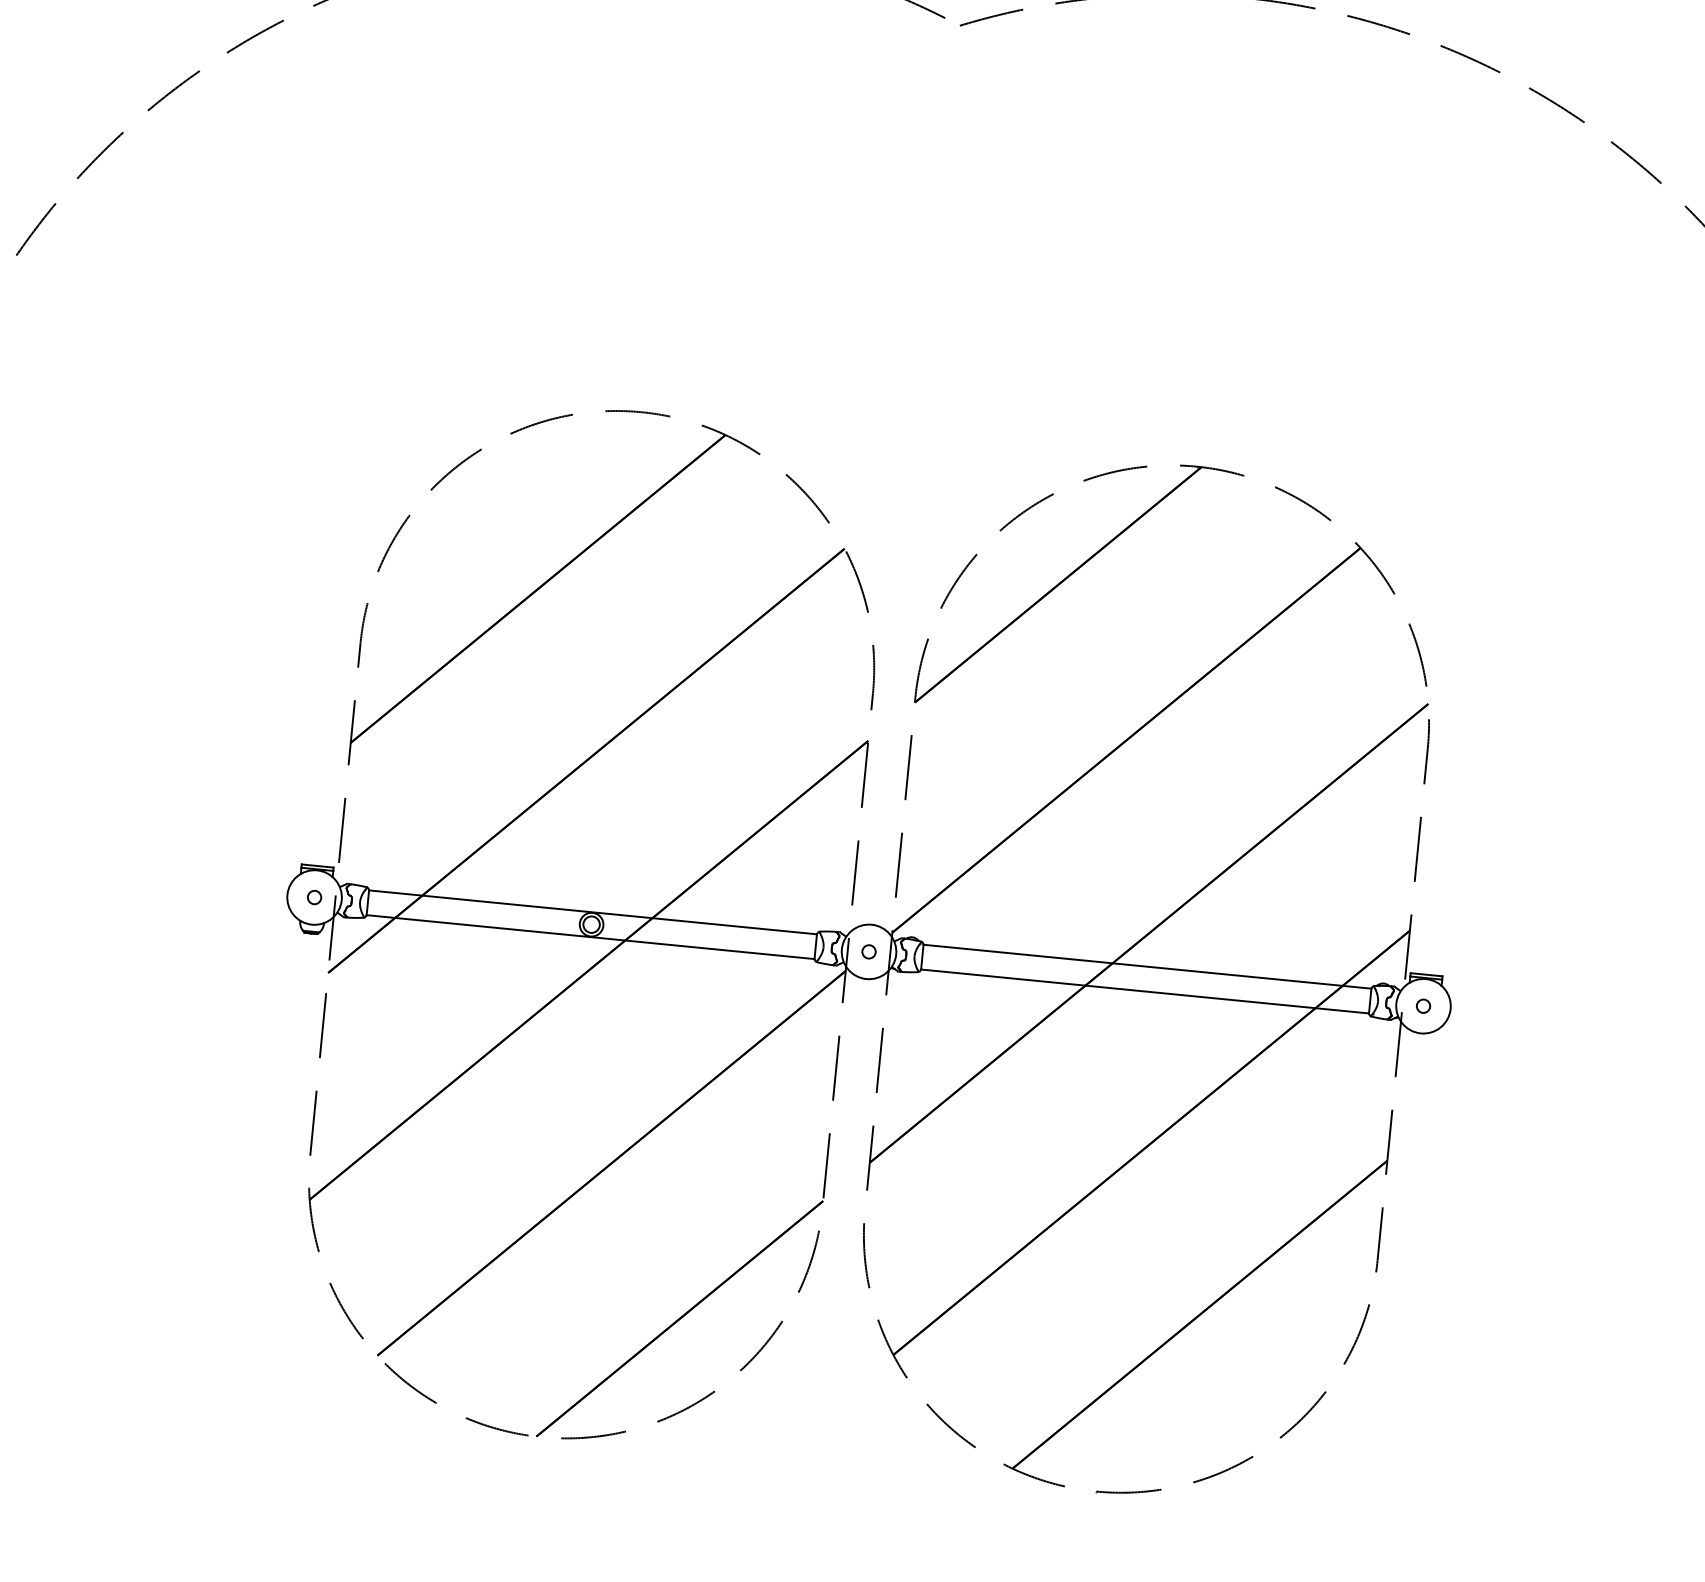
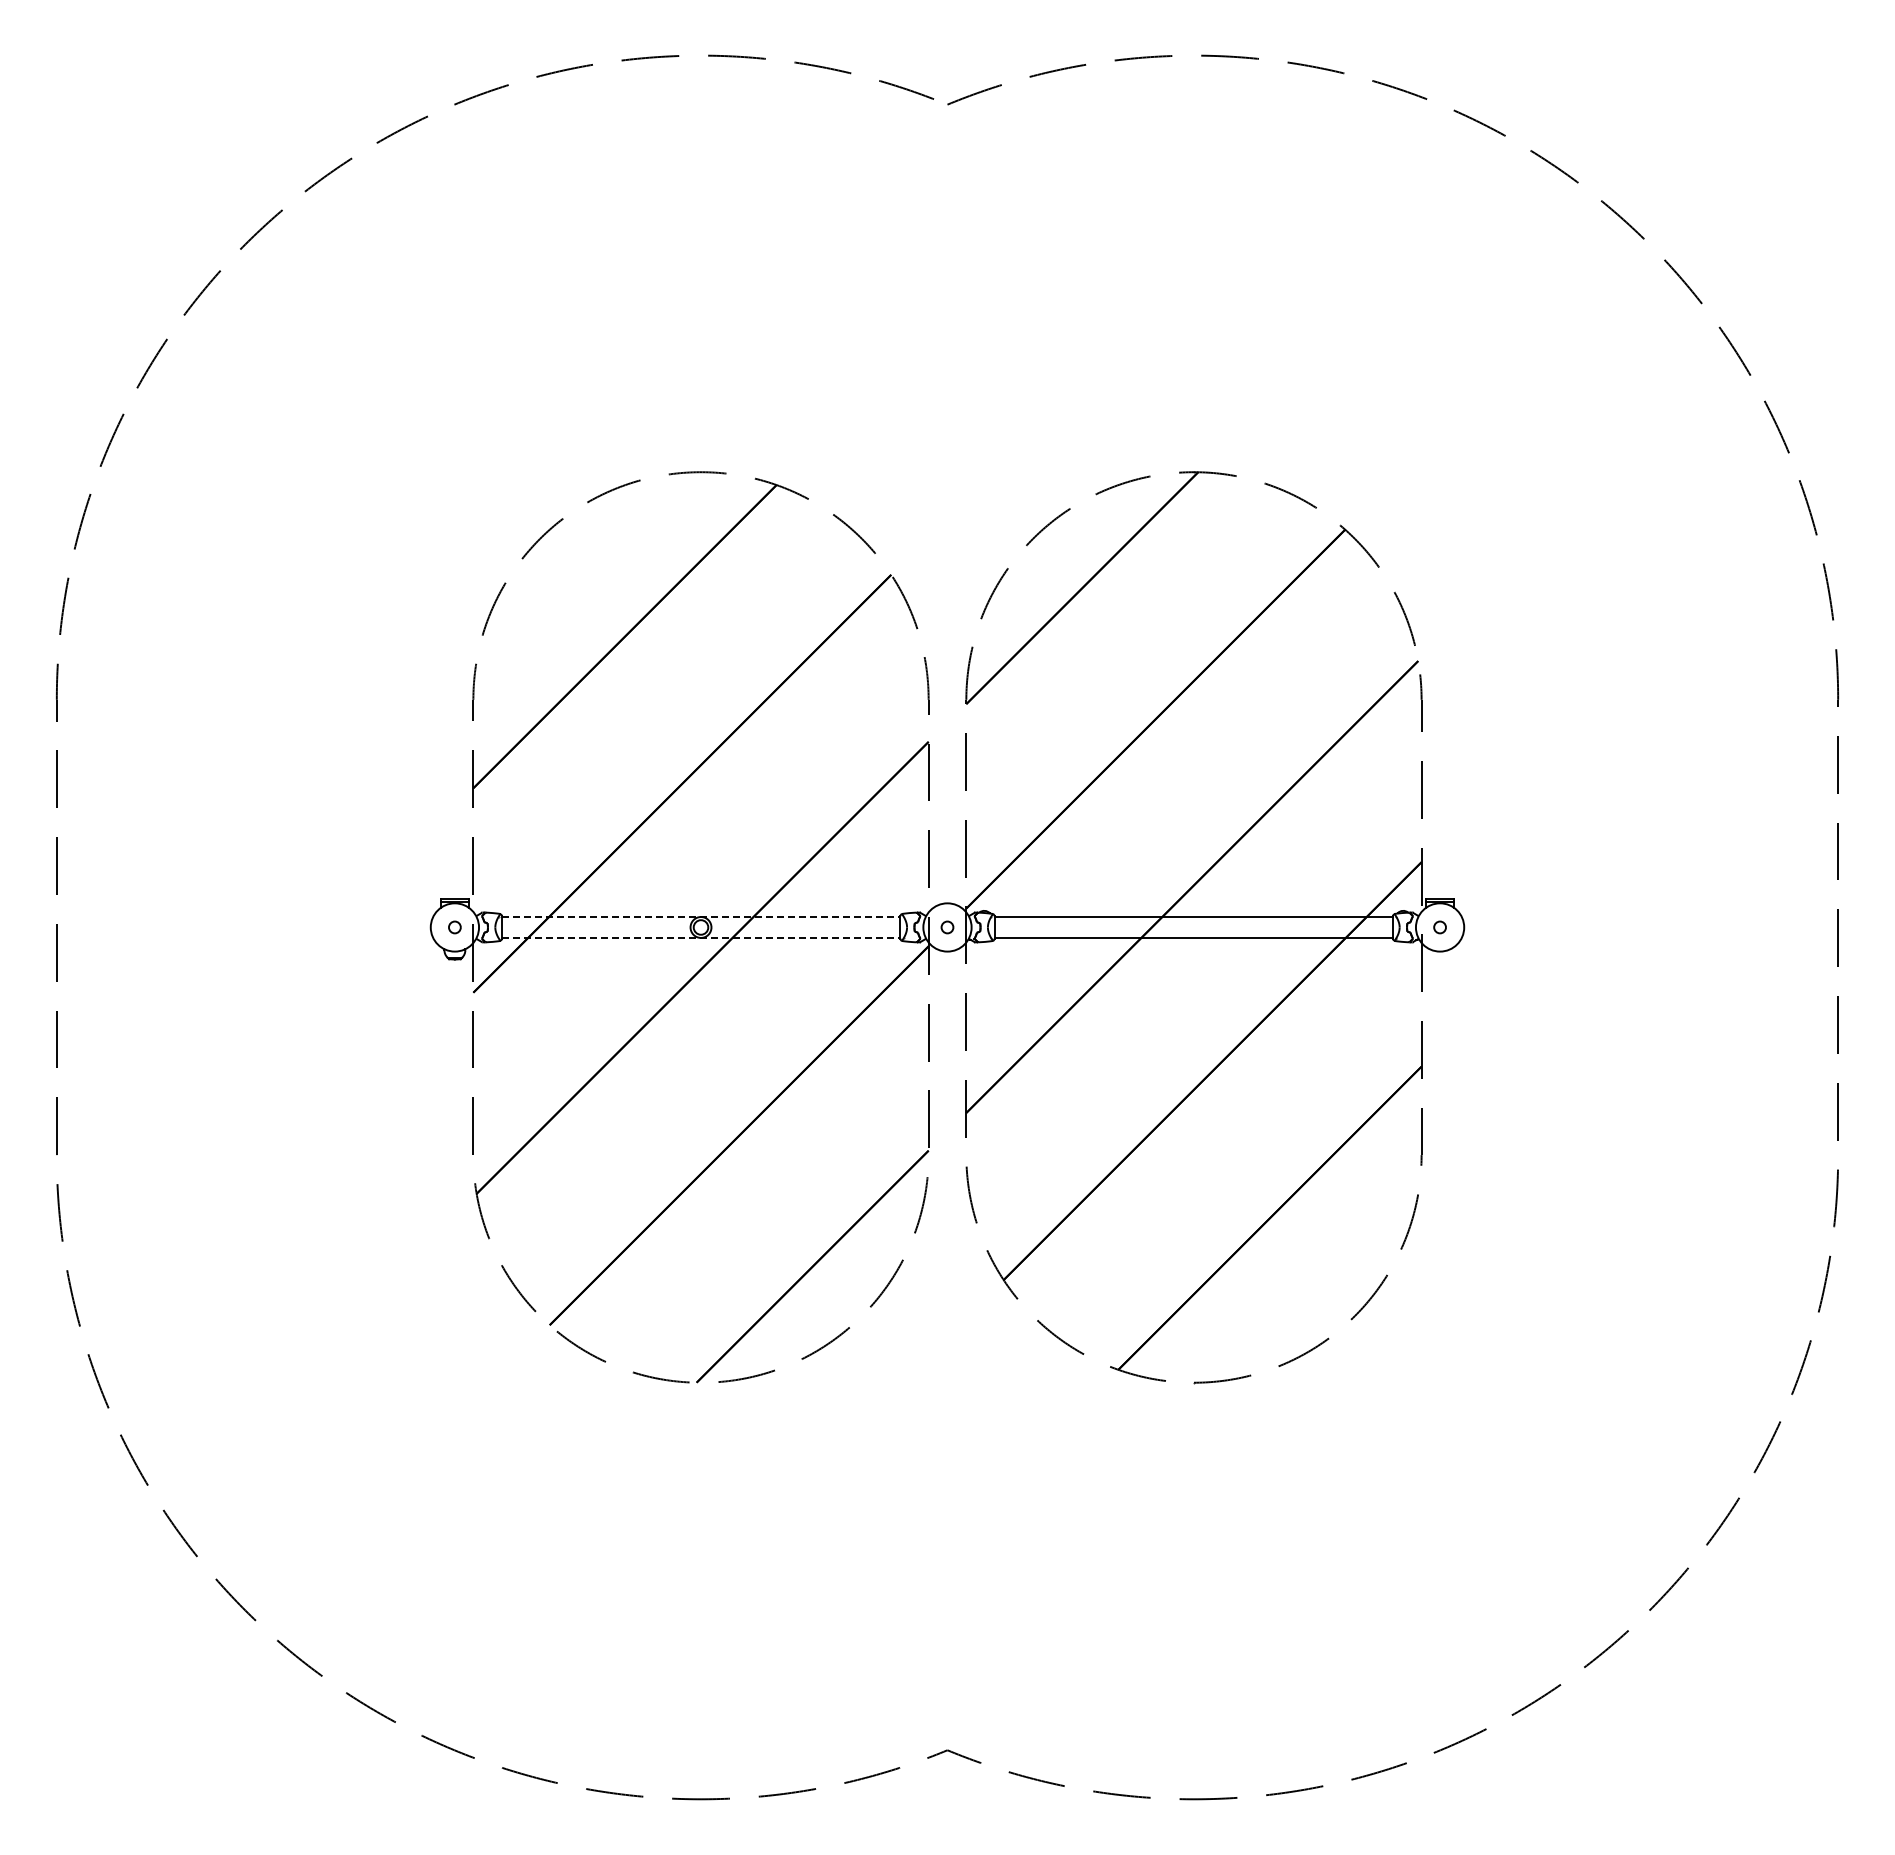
line: (593, 912) -> (701, 916), solid -> dashed
line: (590, 937) -> (701, 938), solid -> dashed

